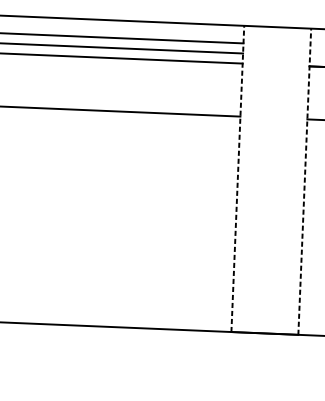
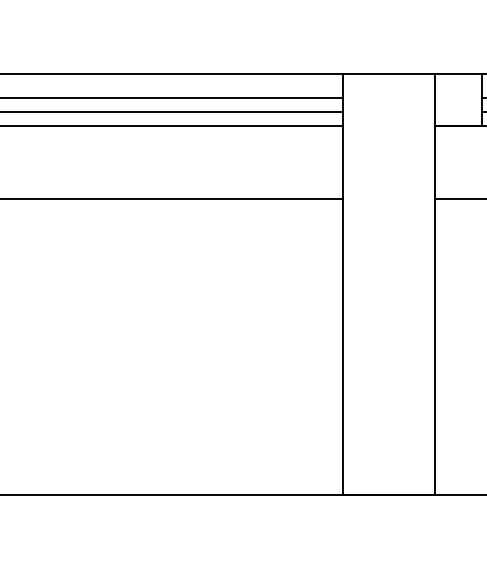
line: (237, 178) -> (342, 284), dashed -> solid
line: (304, 181) -> (434, 284), dashed -> solid

